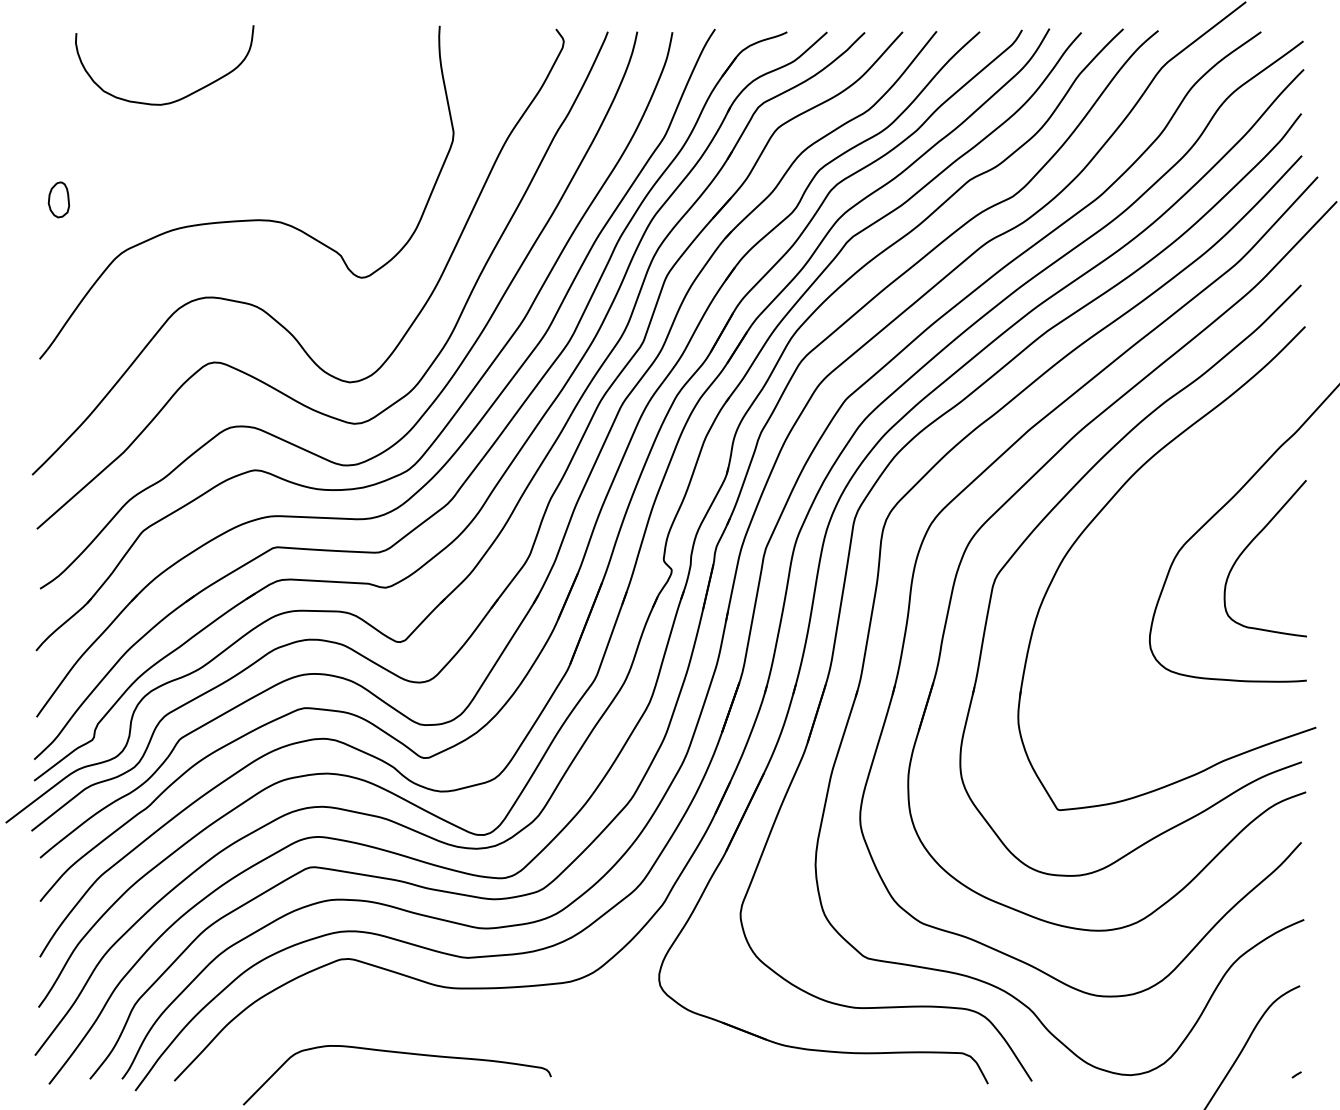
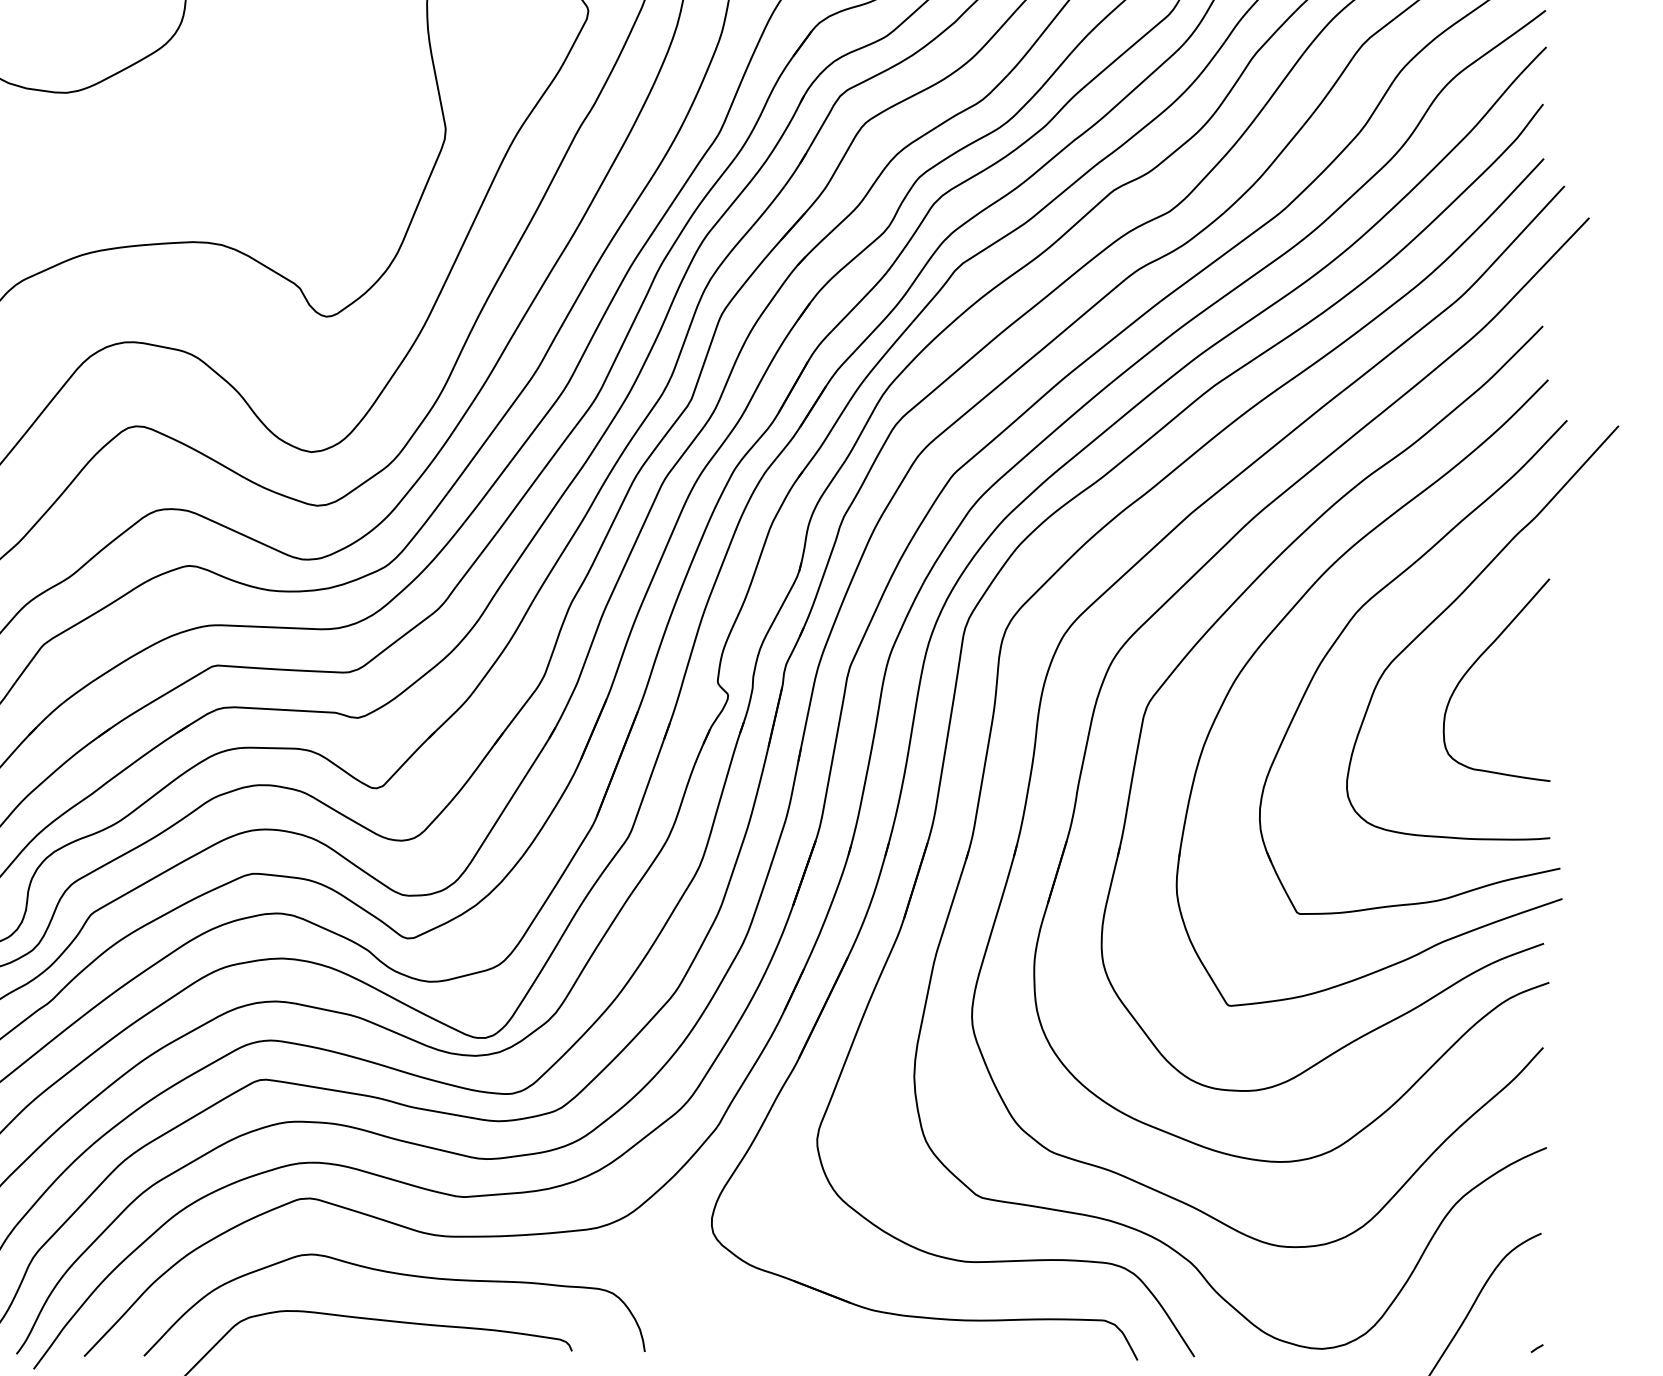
part: (1152, 514) -> (1350, 623), added
curve: (417, 1018) -> (398, 1275), added

